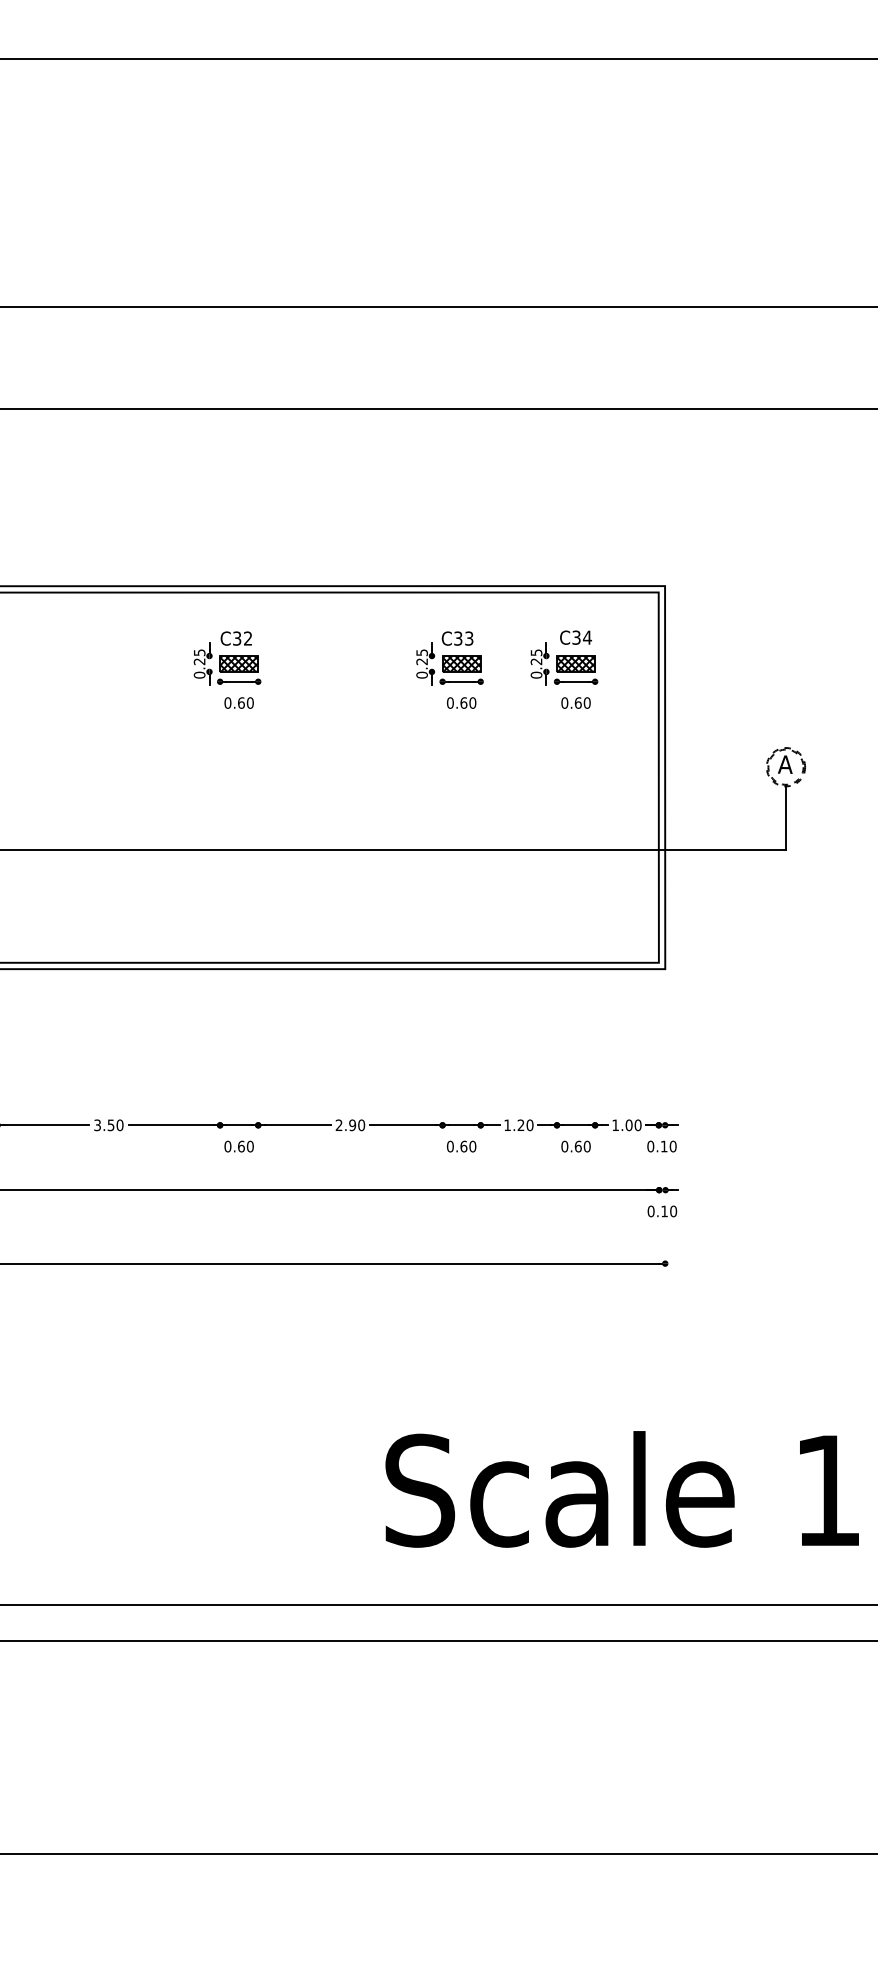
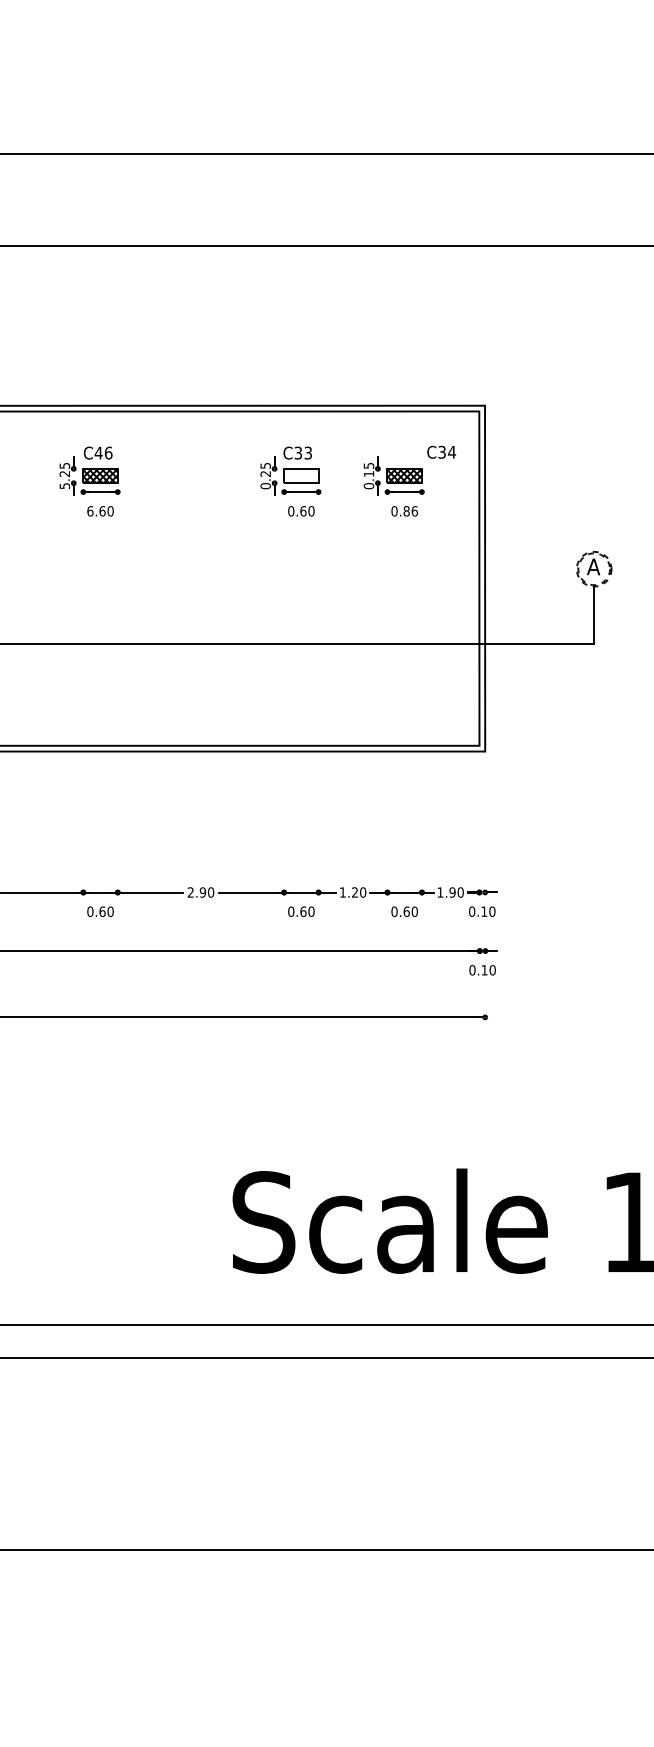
text: (575, 637) -> (441, 452), moved
text: (242, 638) -> (103, 453), C32 -> C46
text: (536, 661) -> (368, 473), 0.25 -> 0.15
hatch: (461, 663) -> (301, 475), removed
text: (199, 674) -> (64, 485), 0.25 -> 5.25
text: (227, 702) -> (90, 510), 0.60 -> 6.60
text: (582, 702) -> (410, 510), 0.60 -> 0.86
text: (628, 1125) -> (452, 892), 1.00 -> 1.90

